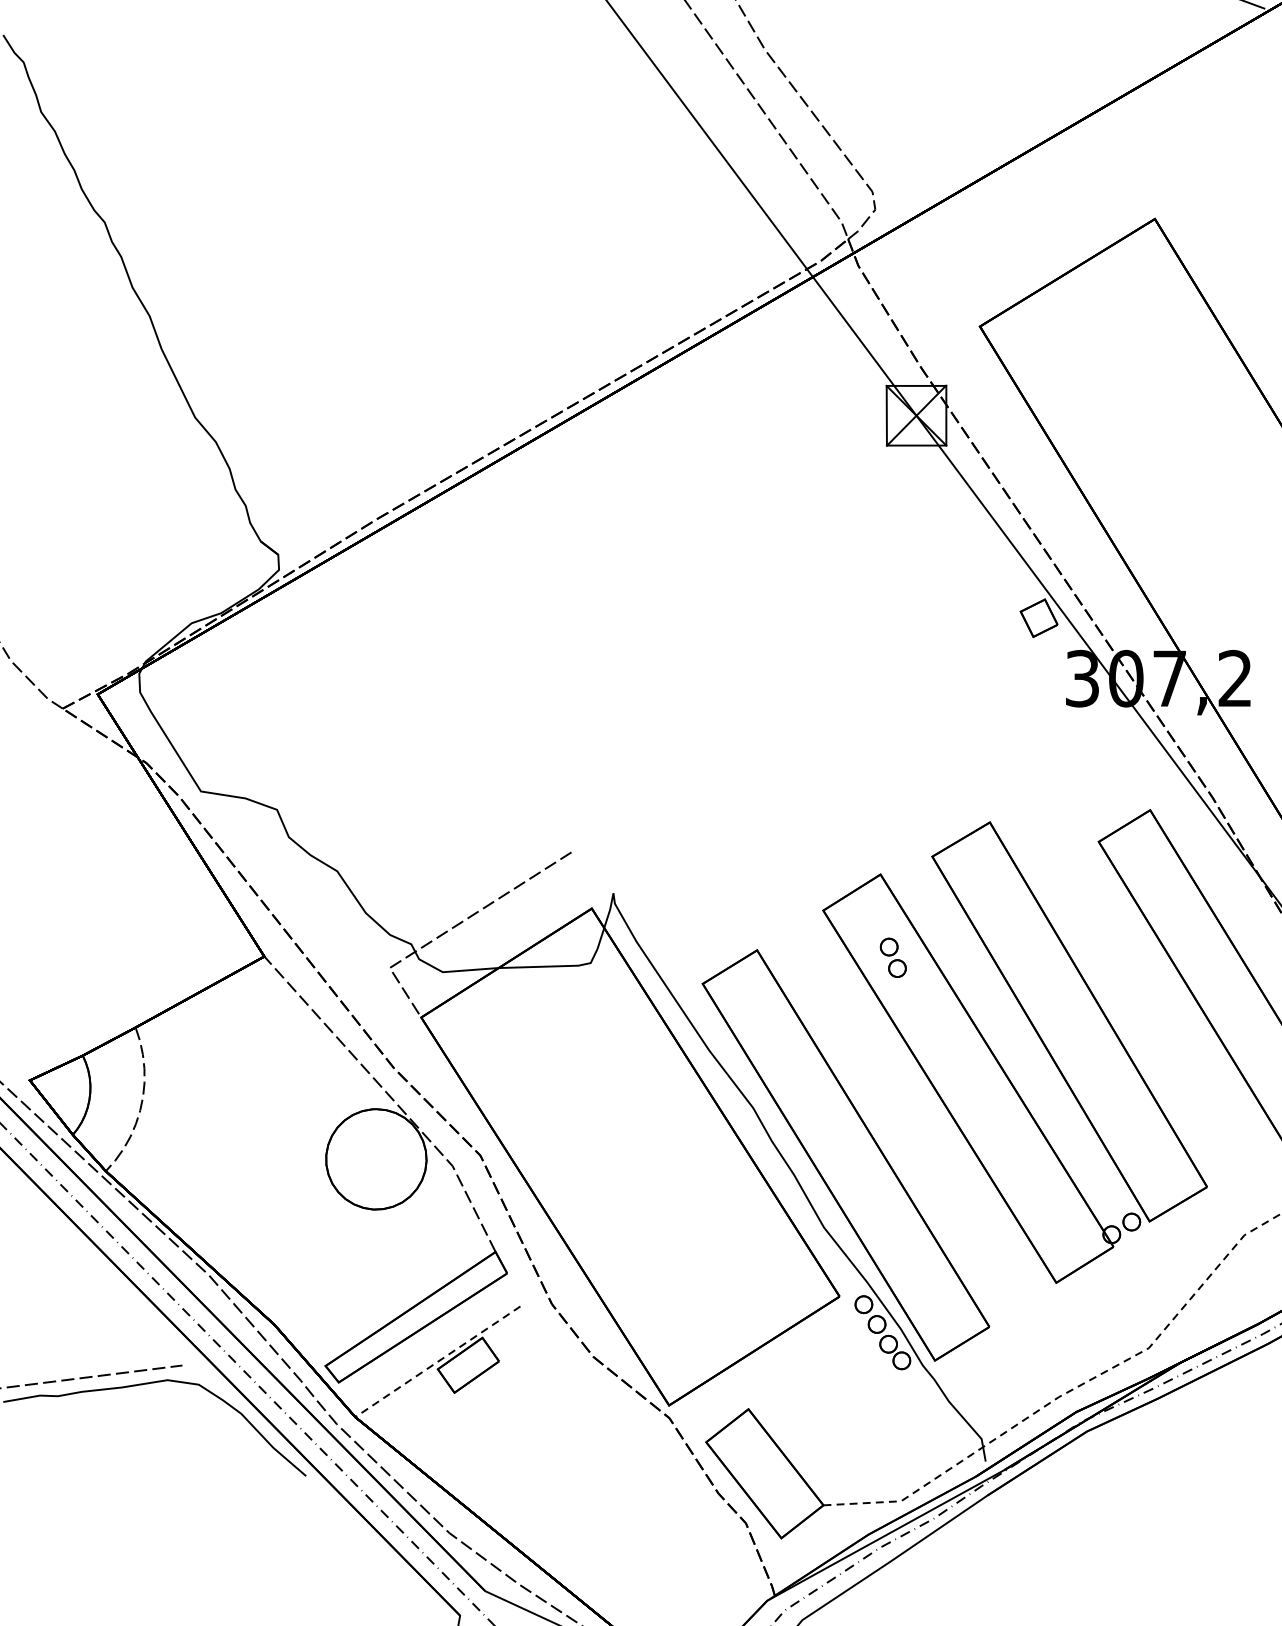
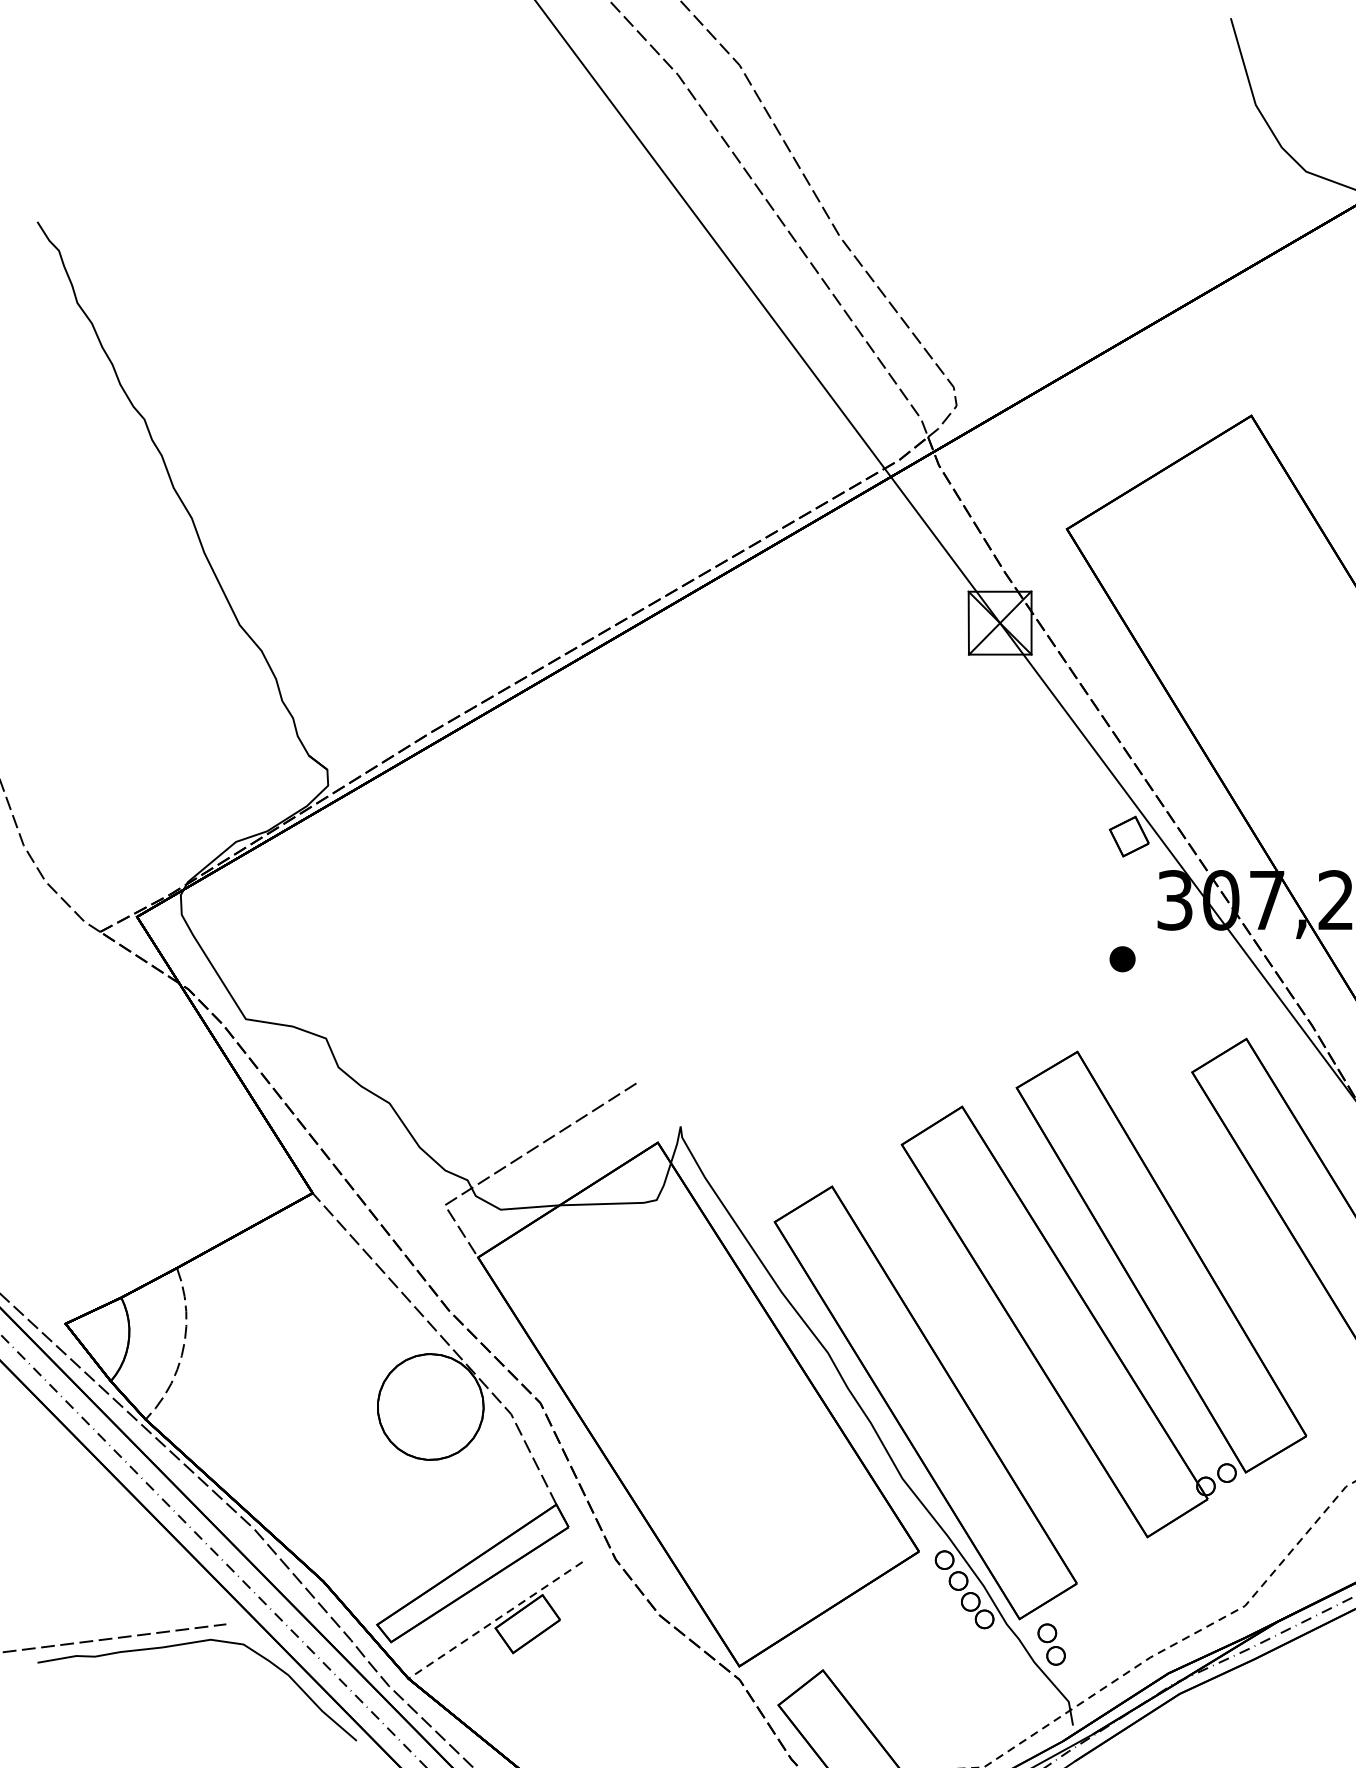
part: (1032, 734) -> (1122, 959), added
part: (893, 957) -> (1051, 1644), moved

